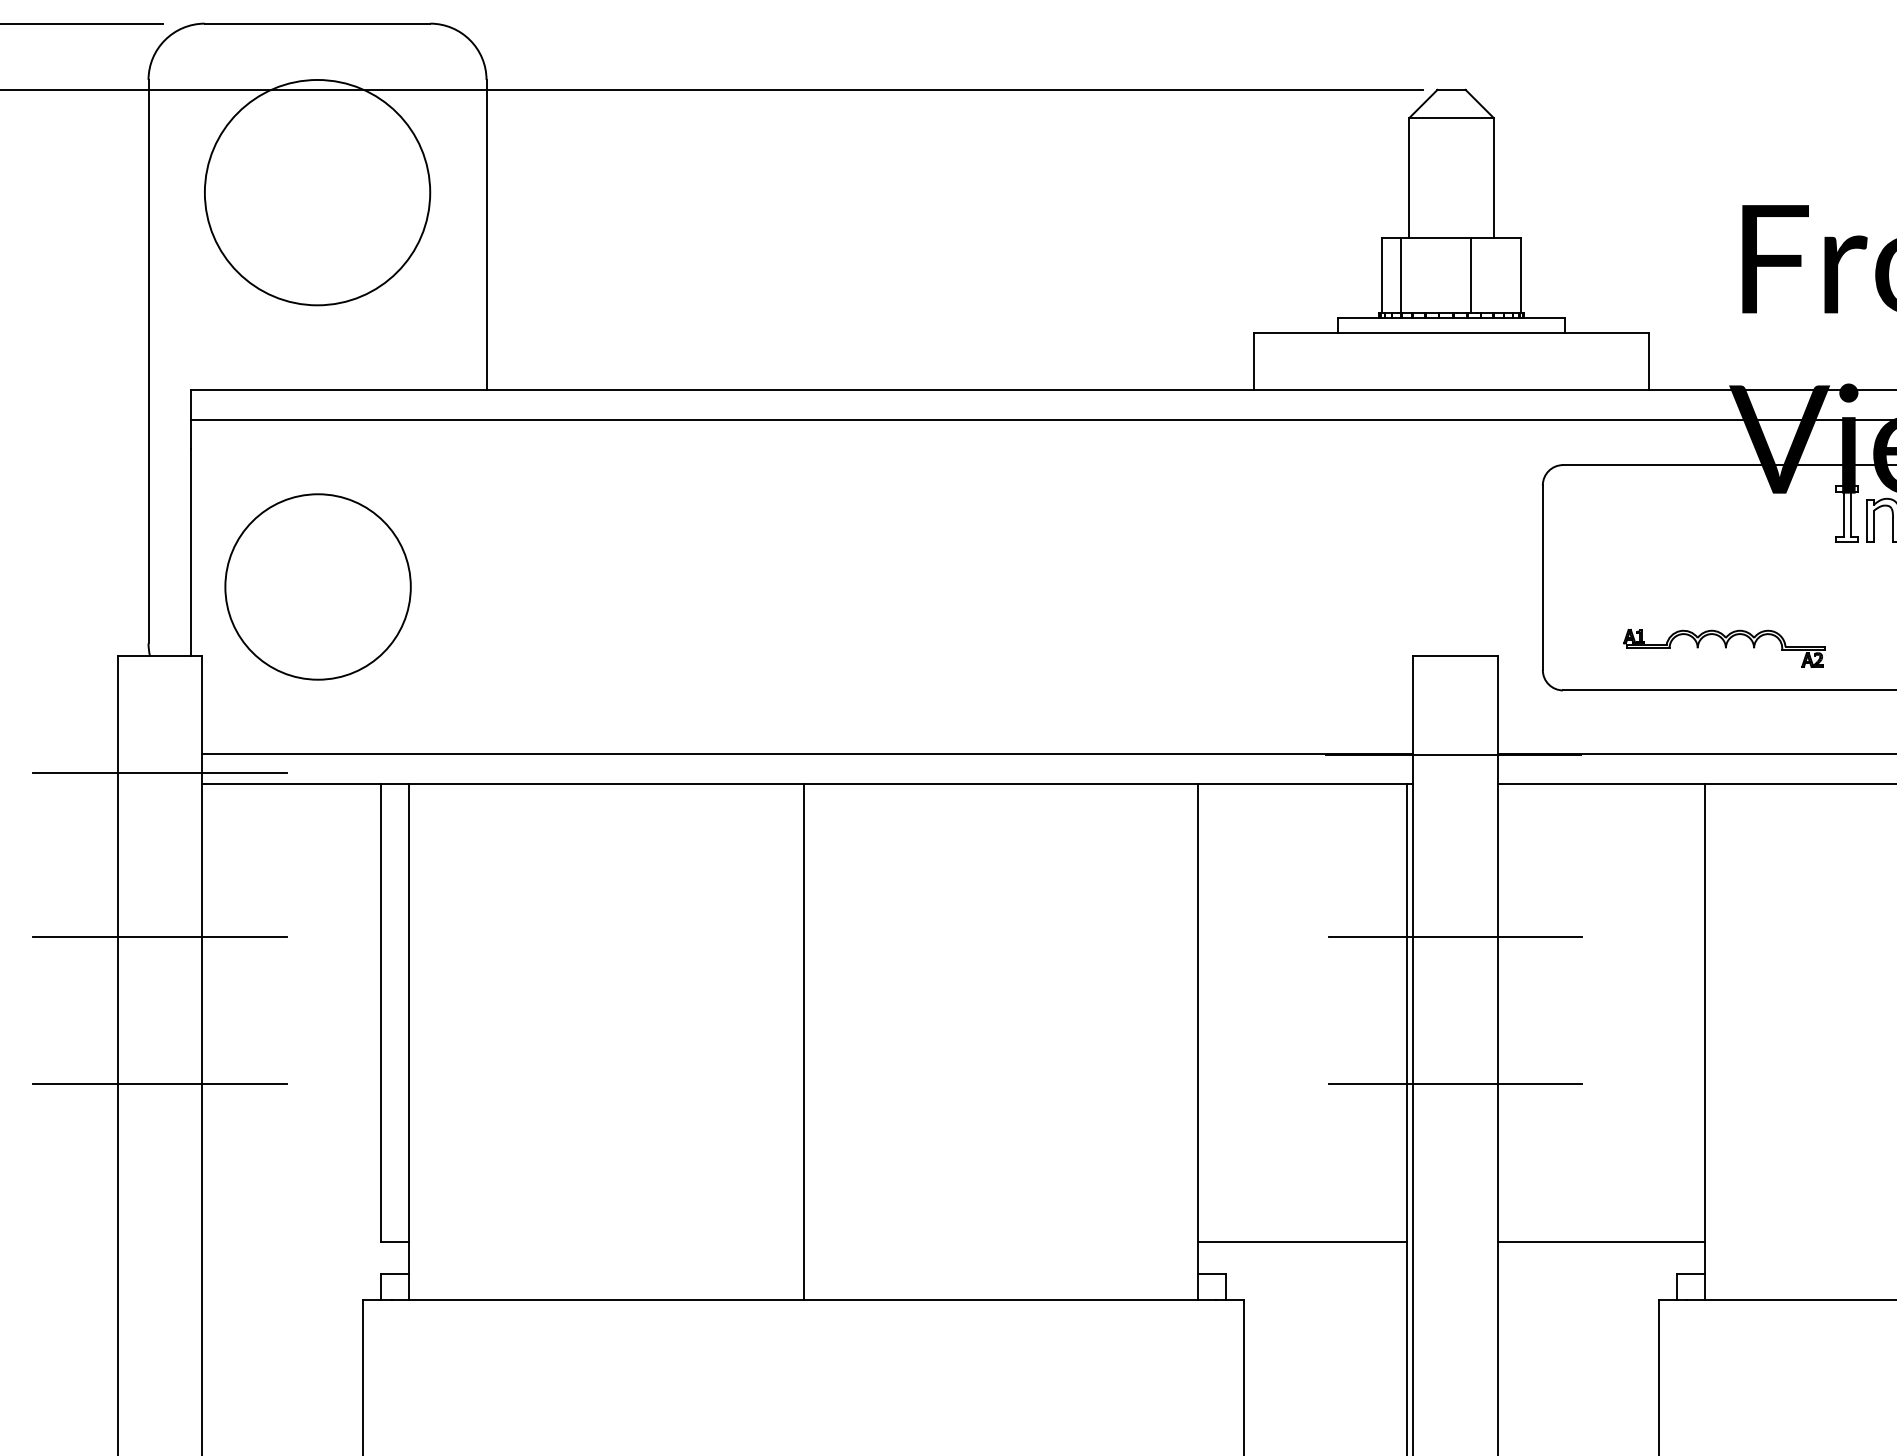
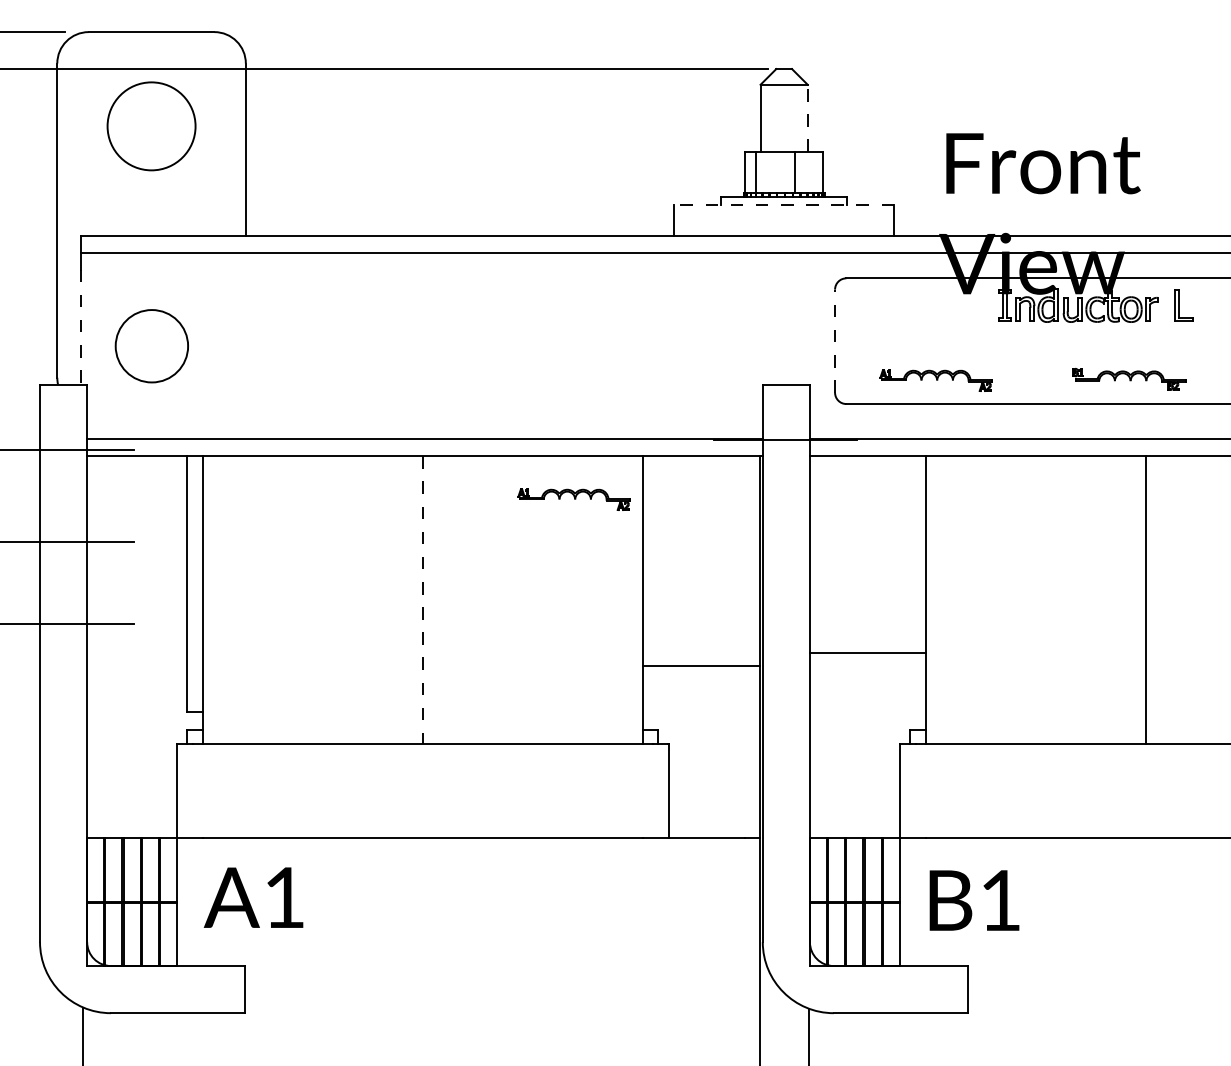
line: (1493, 178) -> (807, 118), solid -> dashed
circle: (317, 192) -> (151, 126), size x0.7
line: (1452, 332) -> (784, 204), solid -> dashed
line: (190, 553) -> (80, 327), solid -> dashed
line: (1543, 578) -> (835, 341), solid -> dashed
circle: (317, 585) -> (151, 345), size x0.7
part: (1073, 861) -> (573, 499), added
line: (1455, 936) -> (786, 541), removed
line: (803, 1042) -> (422, 600), solid -> dashed
line: (1455, 1083) -> (786, 623), removed
line: (1301, 1241) -> (700, 665), moved
line: (1600, 1241) -> (867, 652), moved

